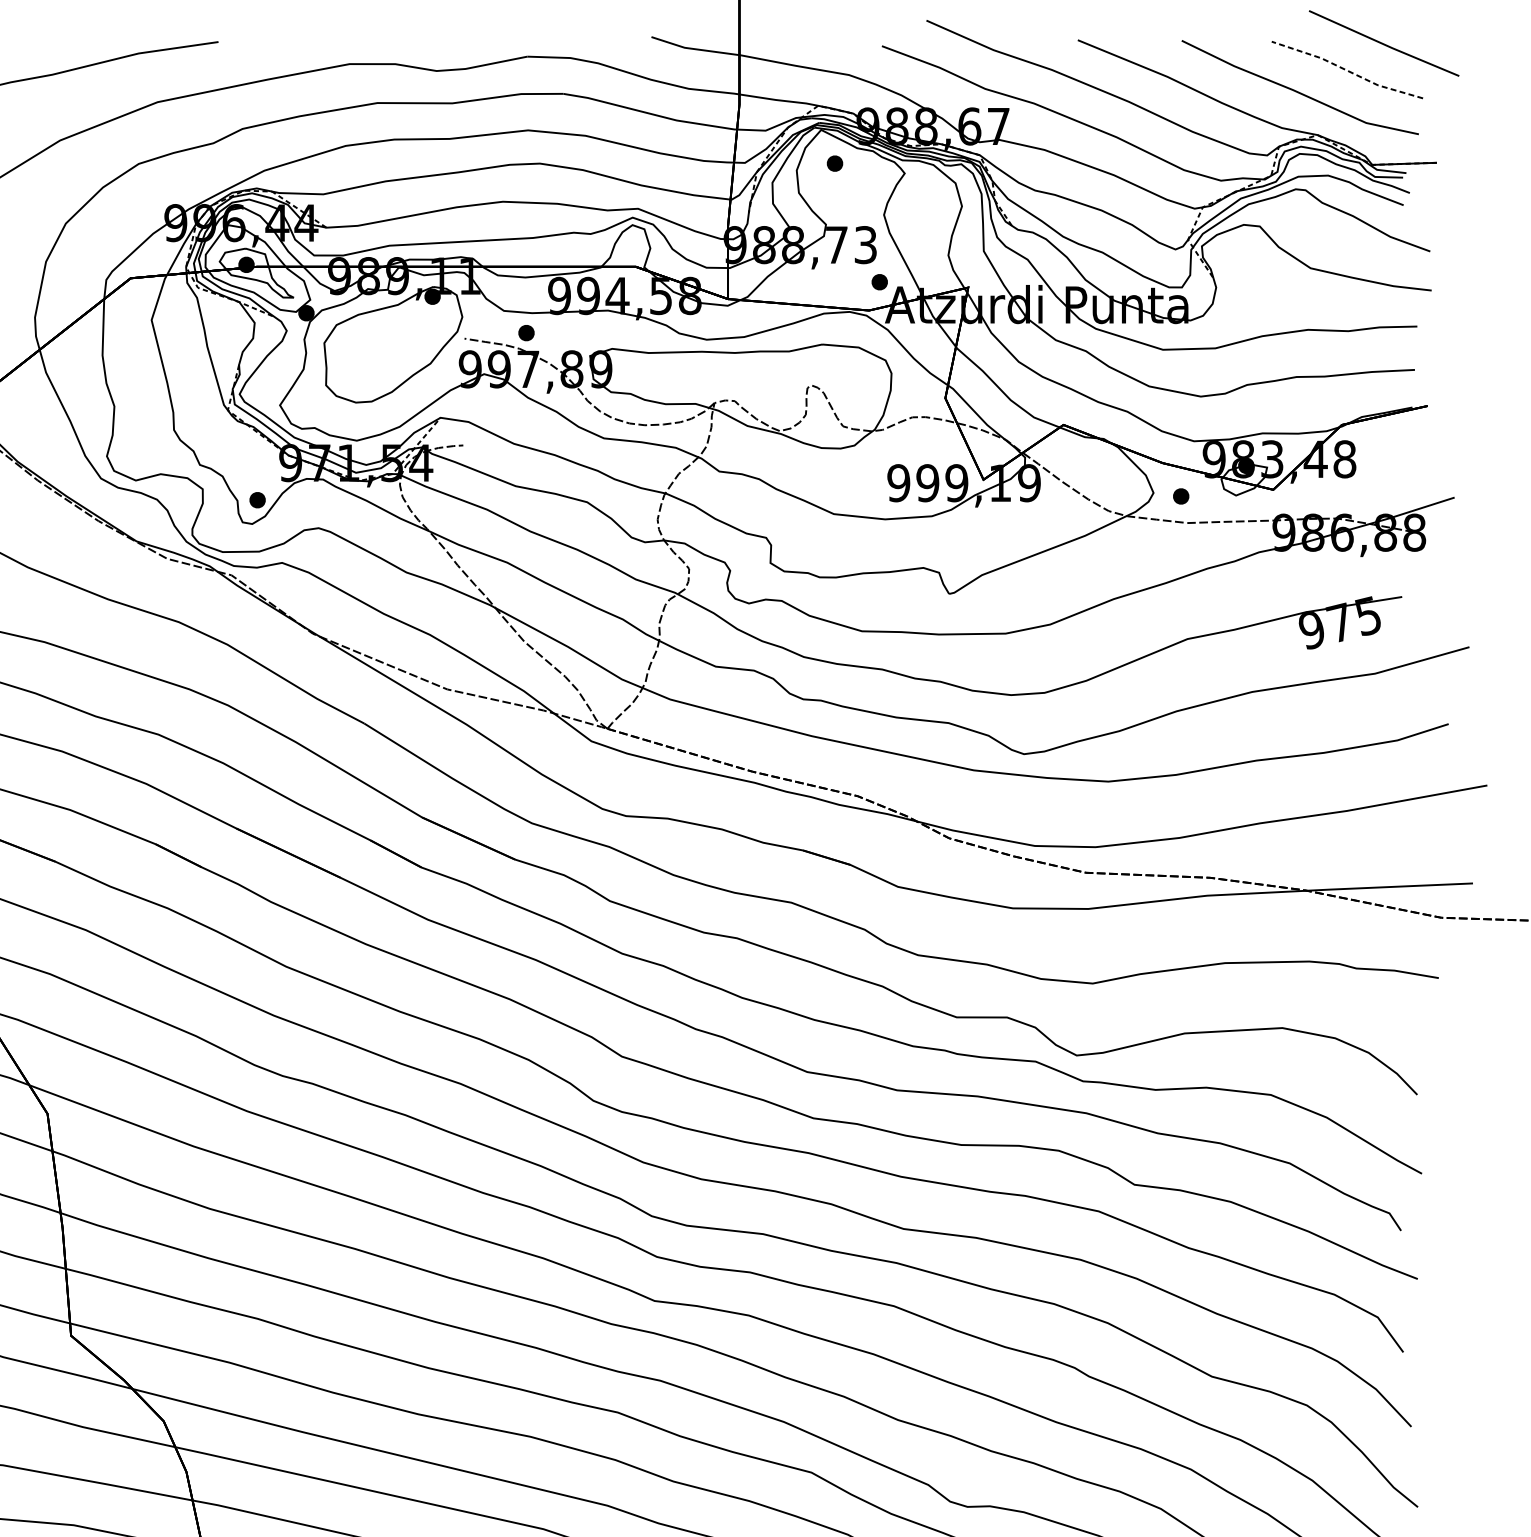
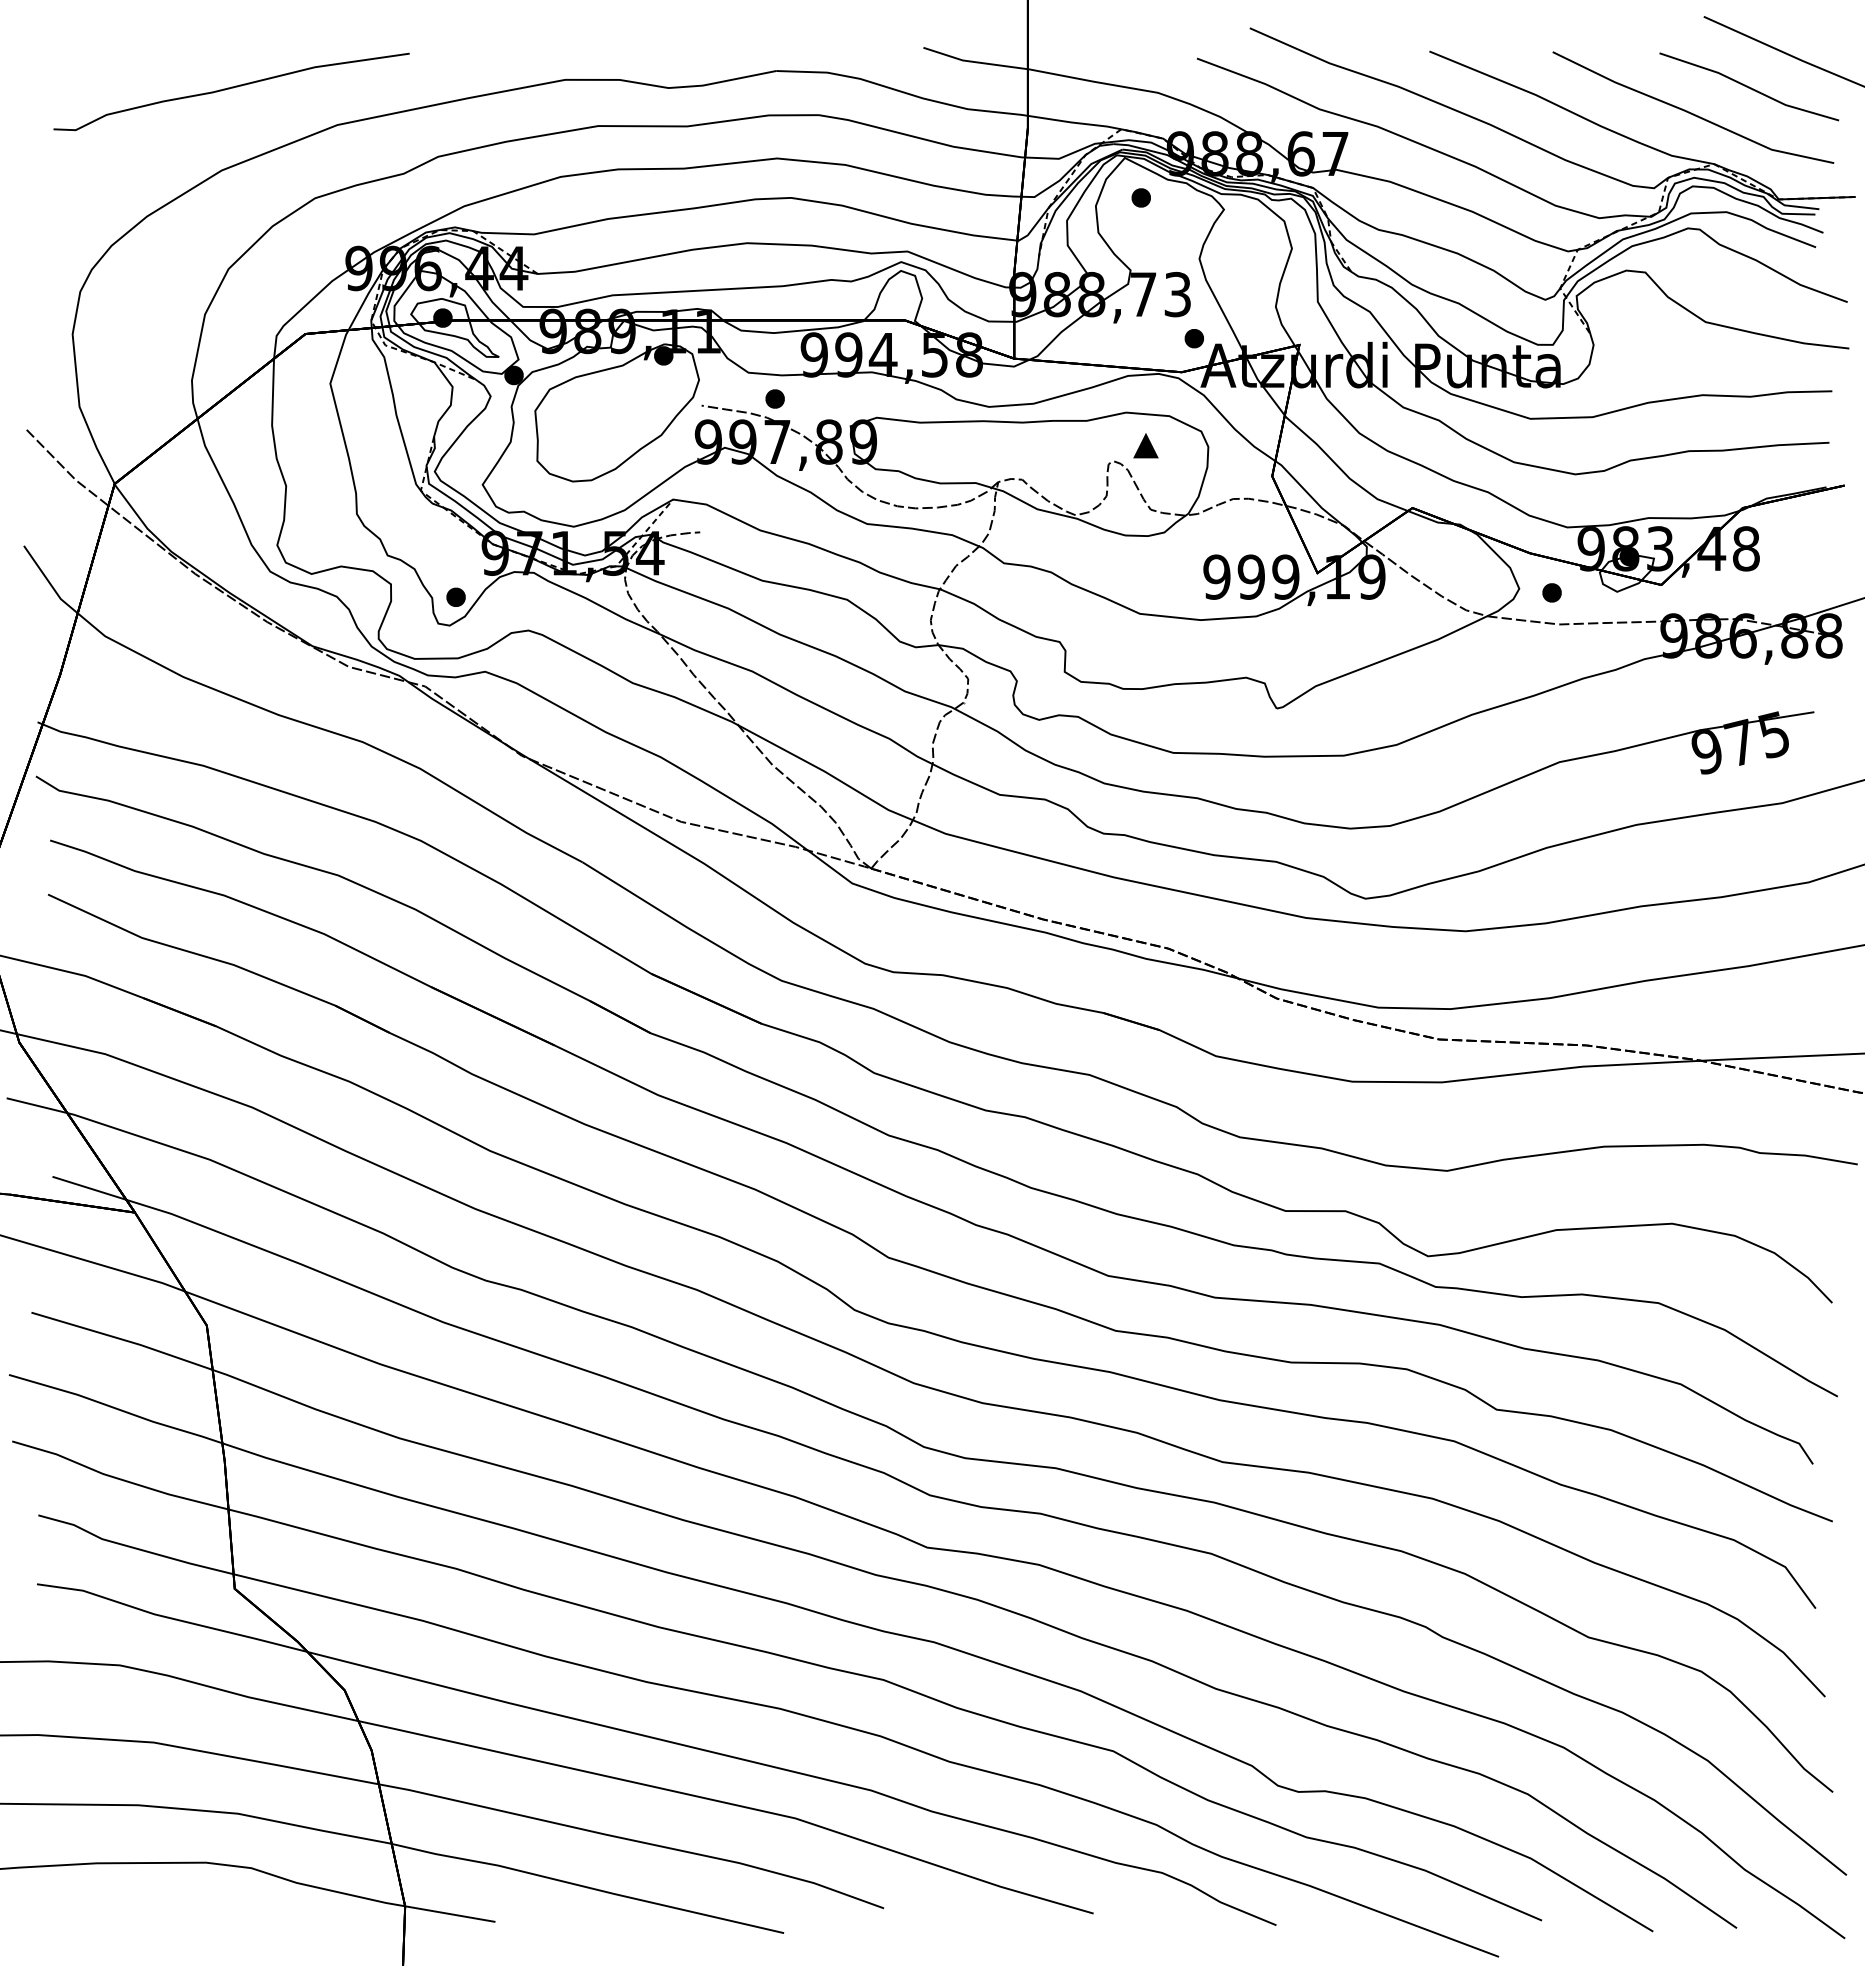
line: (1346, 70) -> (1748, 87), dashed -> solid
part: (838, 372) -> (1145, 445), added

